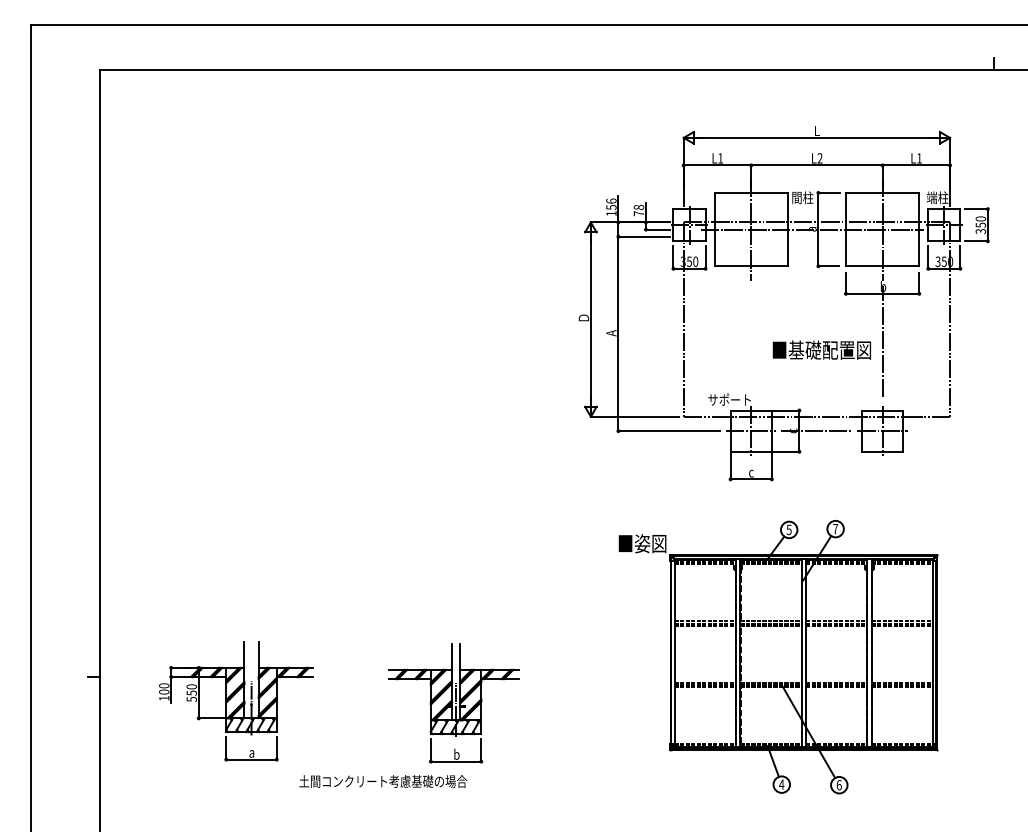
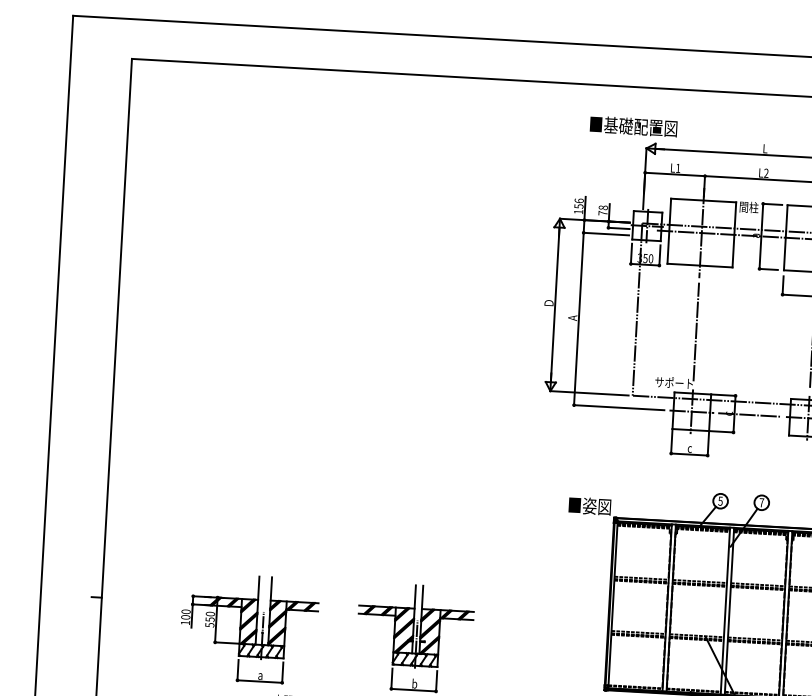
line: (751, 340) -> (696, 331), added
text: (821, 349) -> (633, 125), moved
part: (236, 701) -> (249, 629), moved

